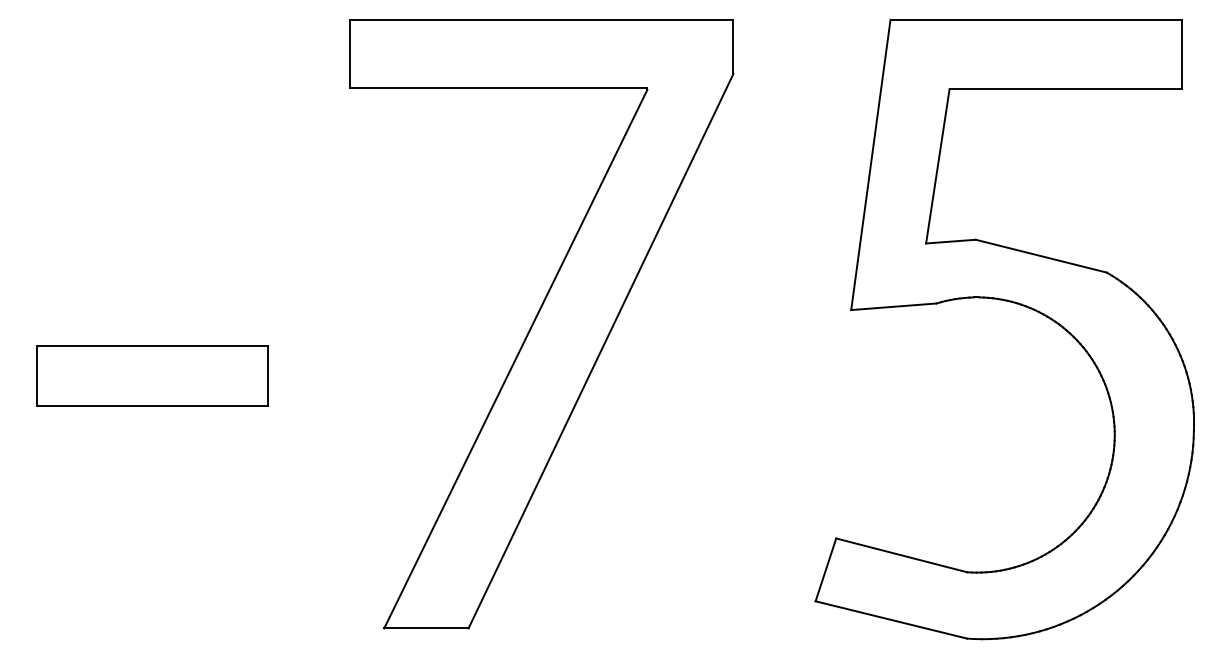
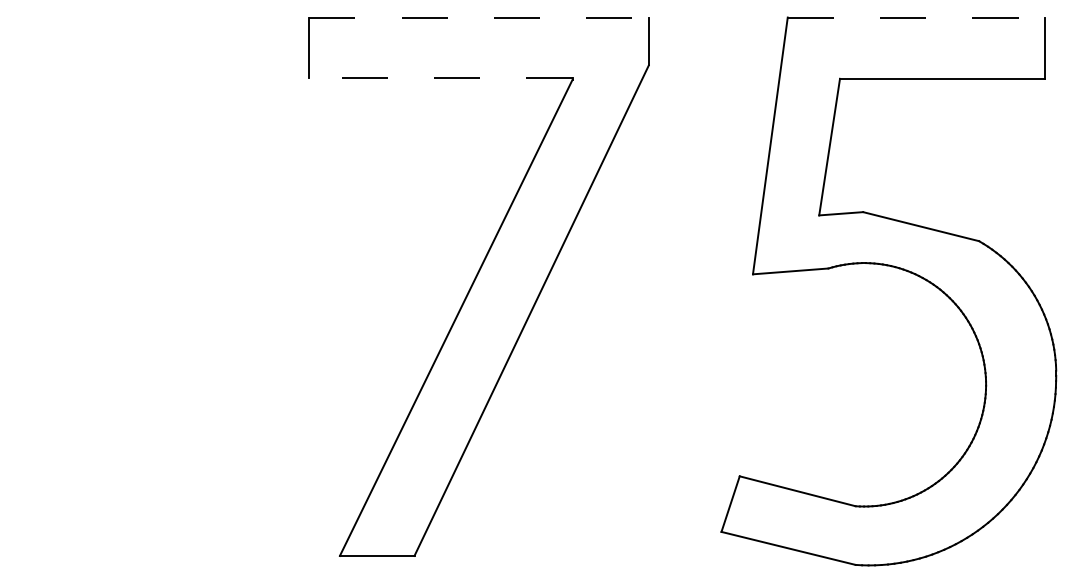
line: (541, 19) -> (479, 17), solid -> dashed
line: (1036, 19) -> (916, 17), solid -> dashed
line: (498, 88) -> (441, 78), solid -> dashed
part: (152, 375) -> (134, 332), removed

